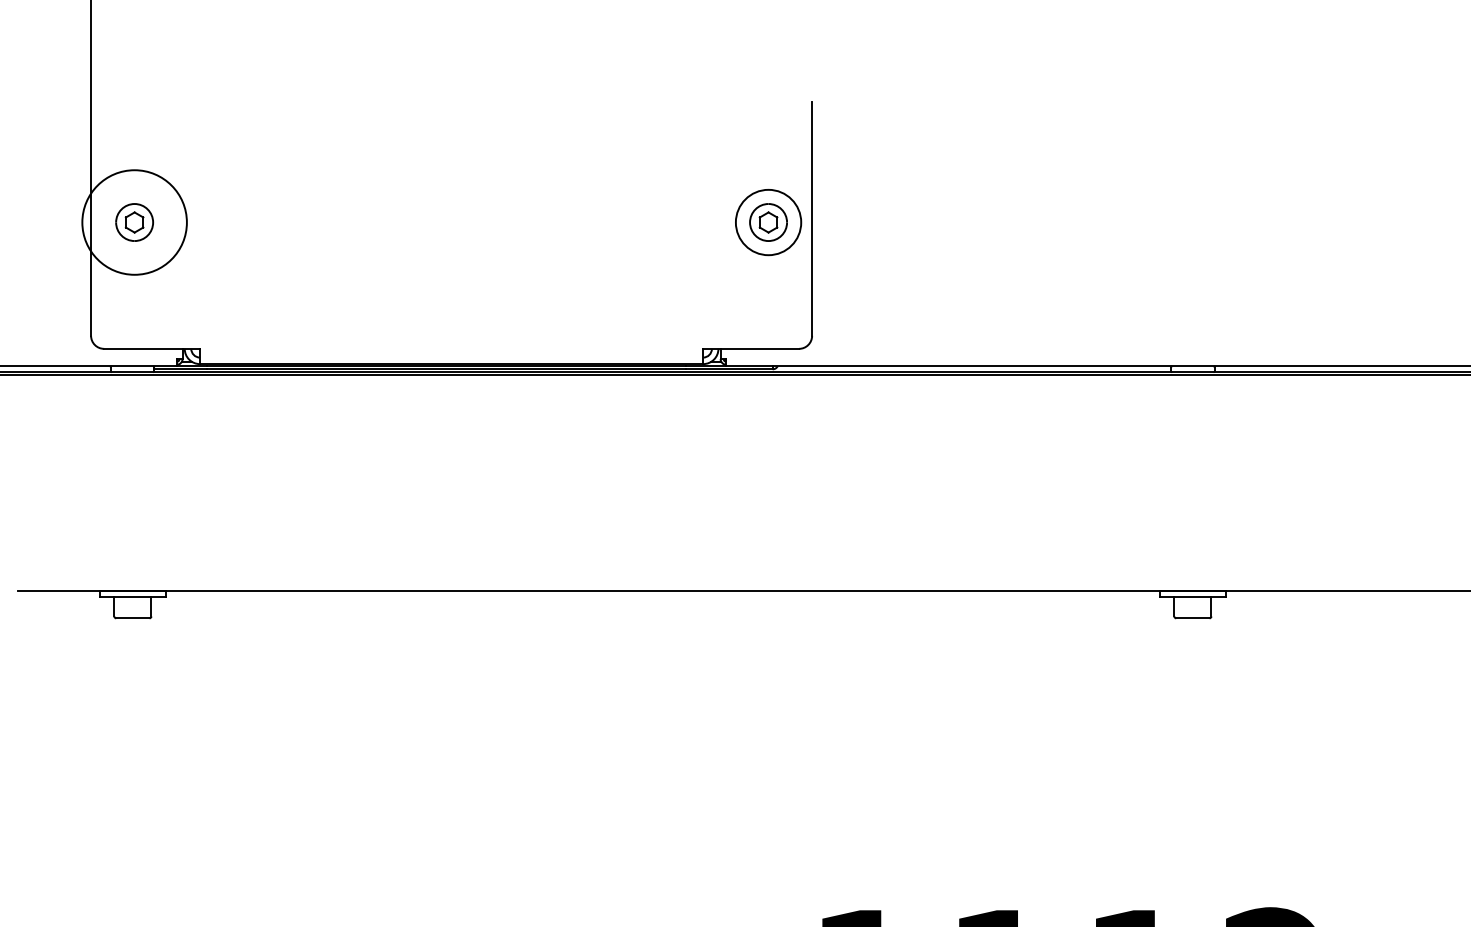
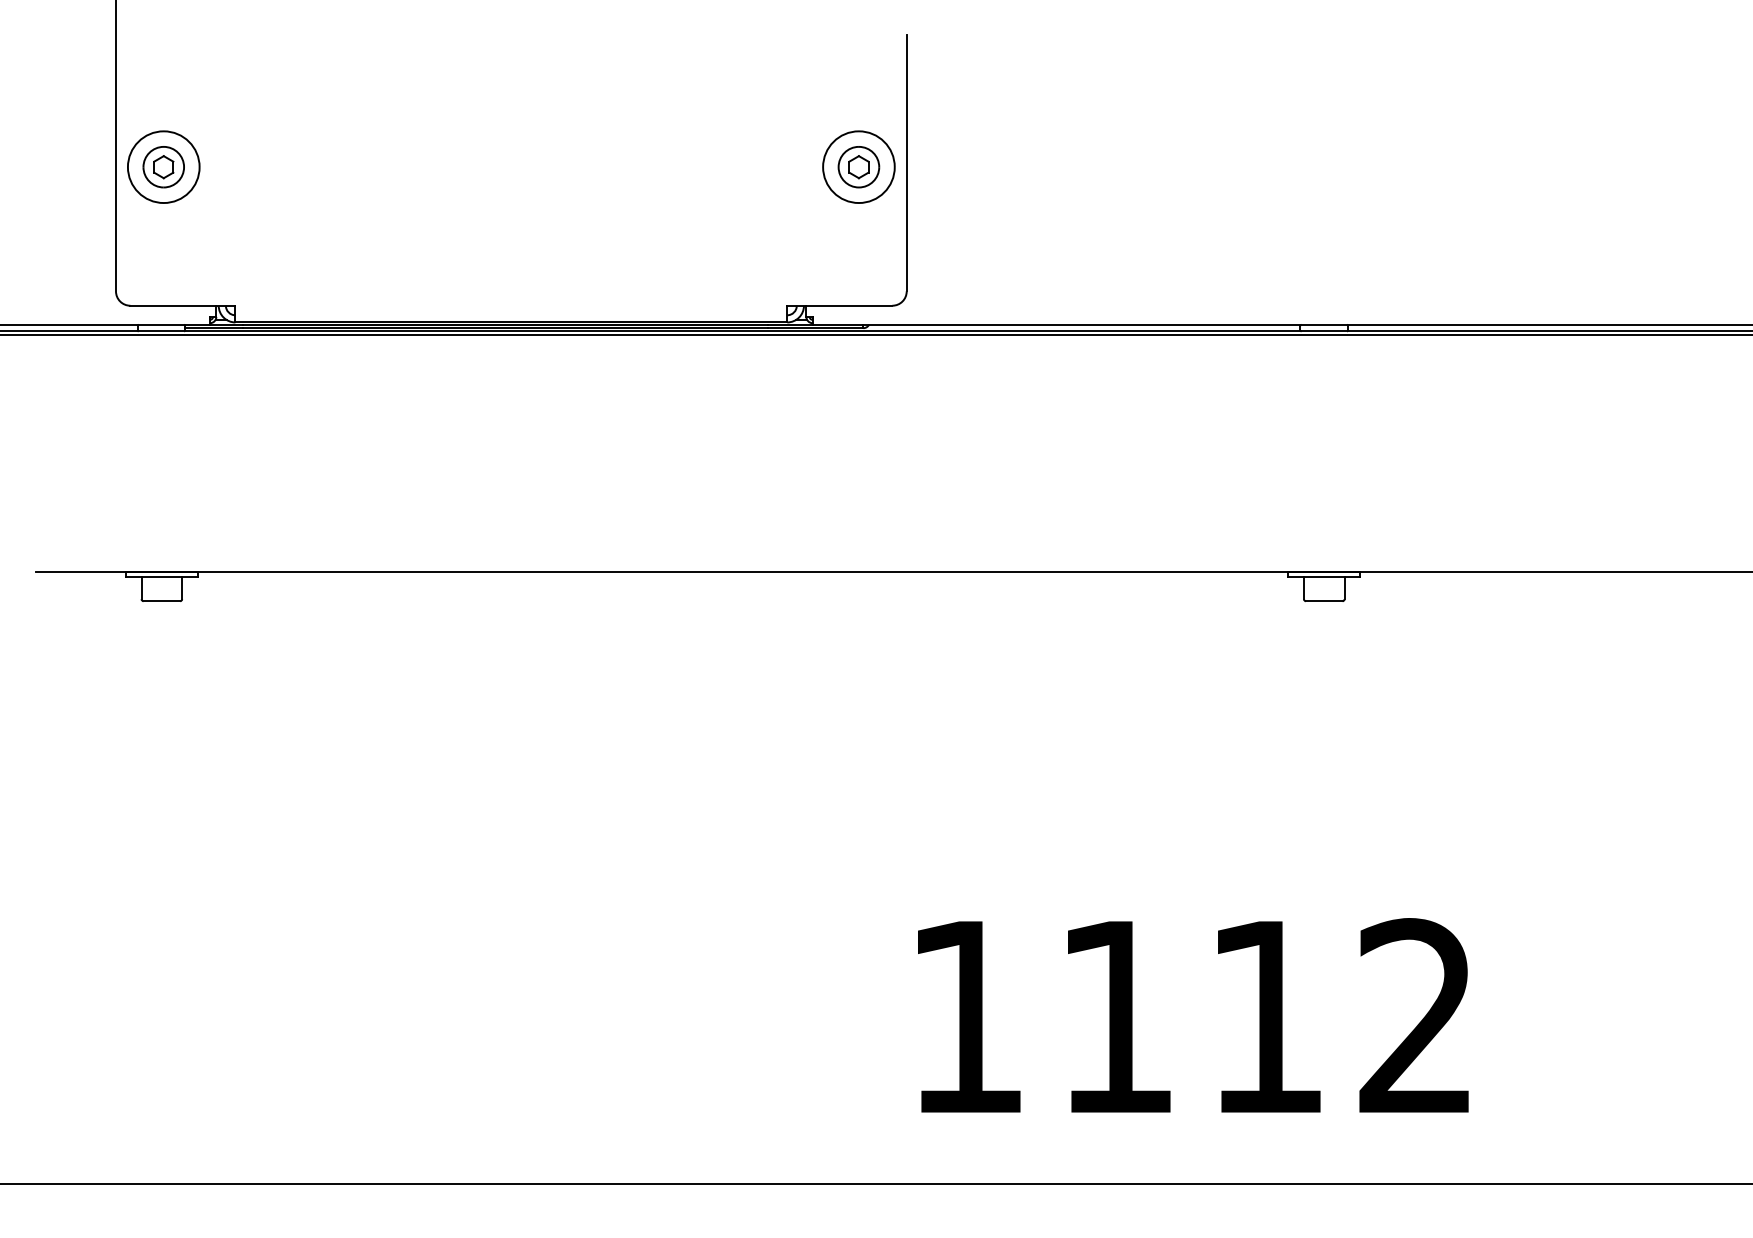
circle: (134, 222) -> (163, 167), size x0.62

